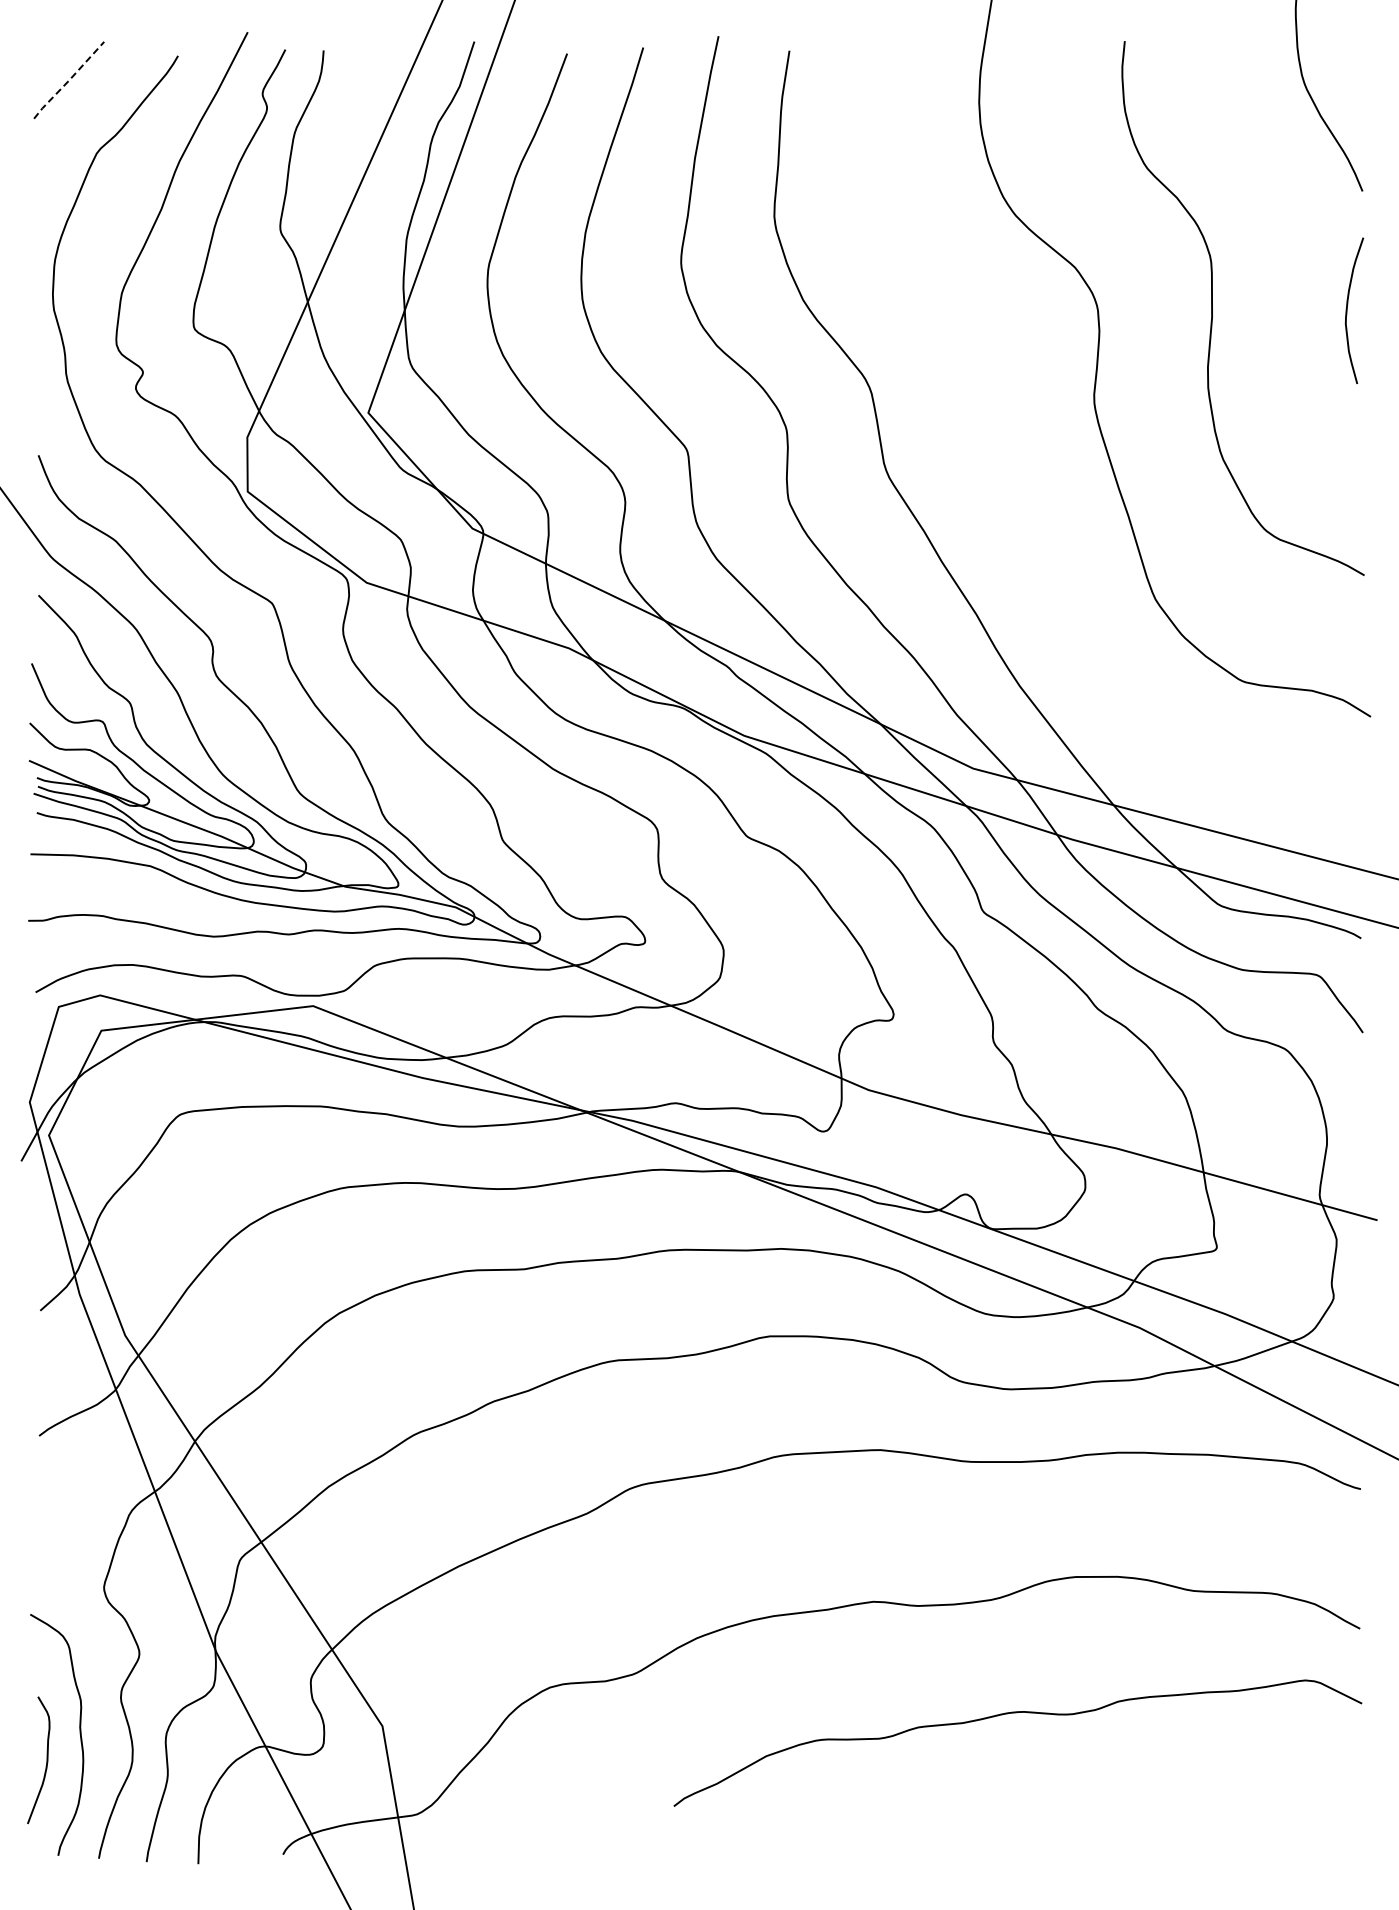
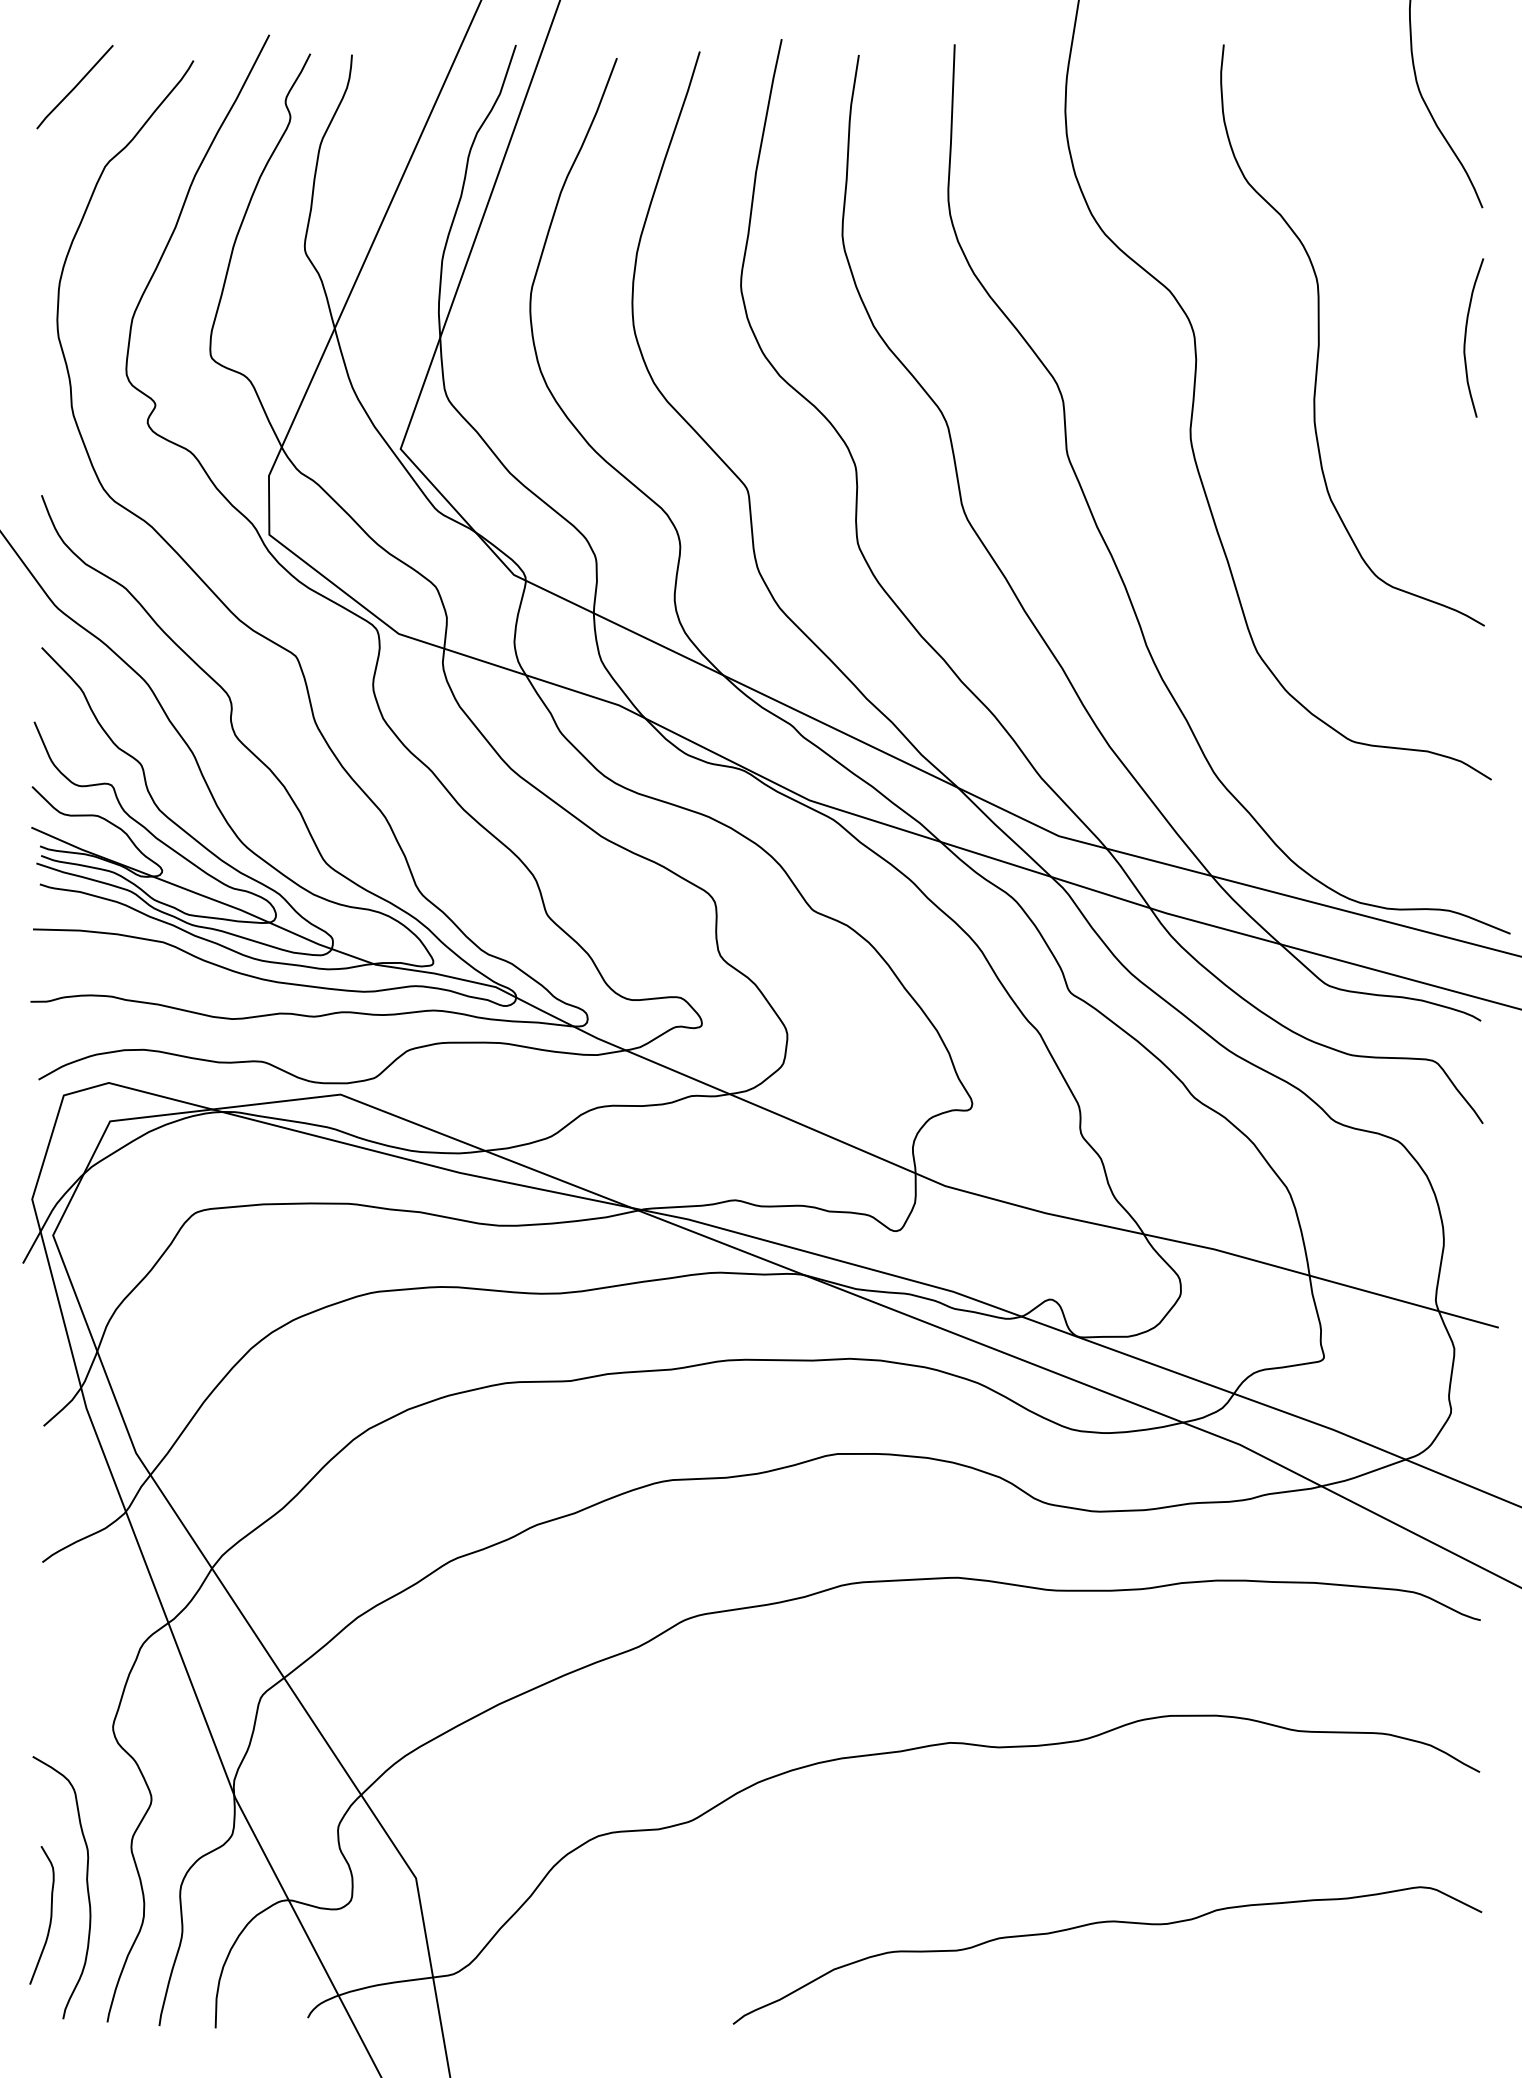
line: (68, 81) -> (74, 88), dashed -> solid
curve: (1019, 504) -> (1109, 548), added
curve: (1017, 1713) -> (1107, 1923), moved

